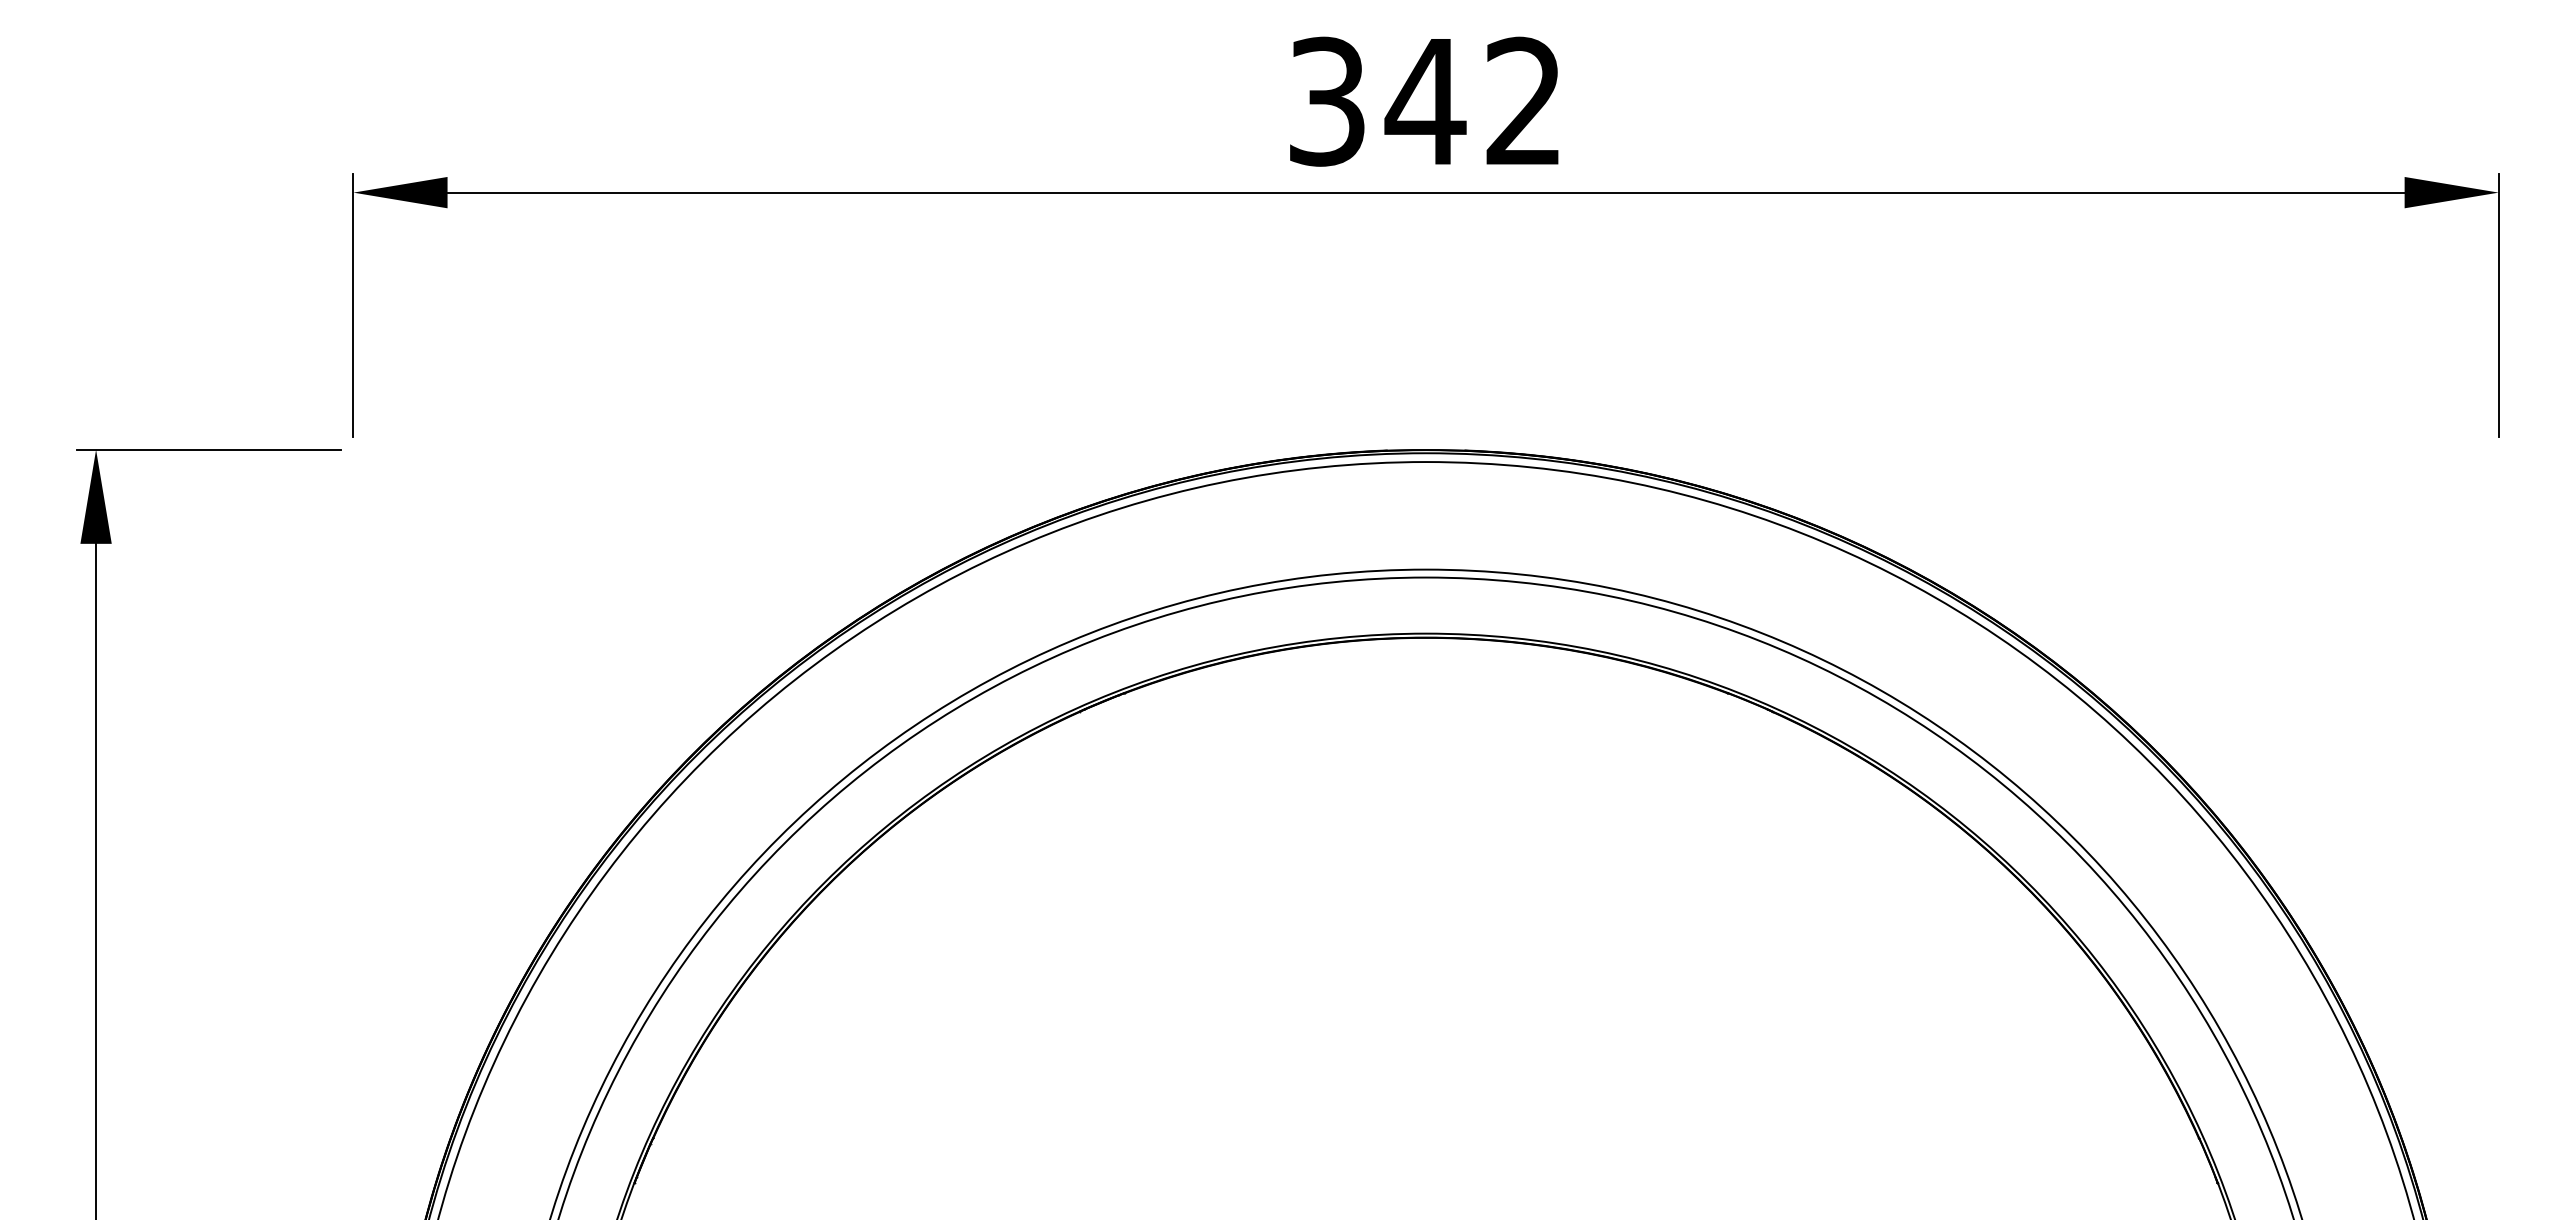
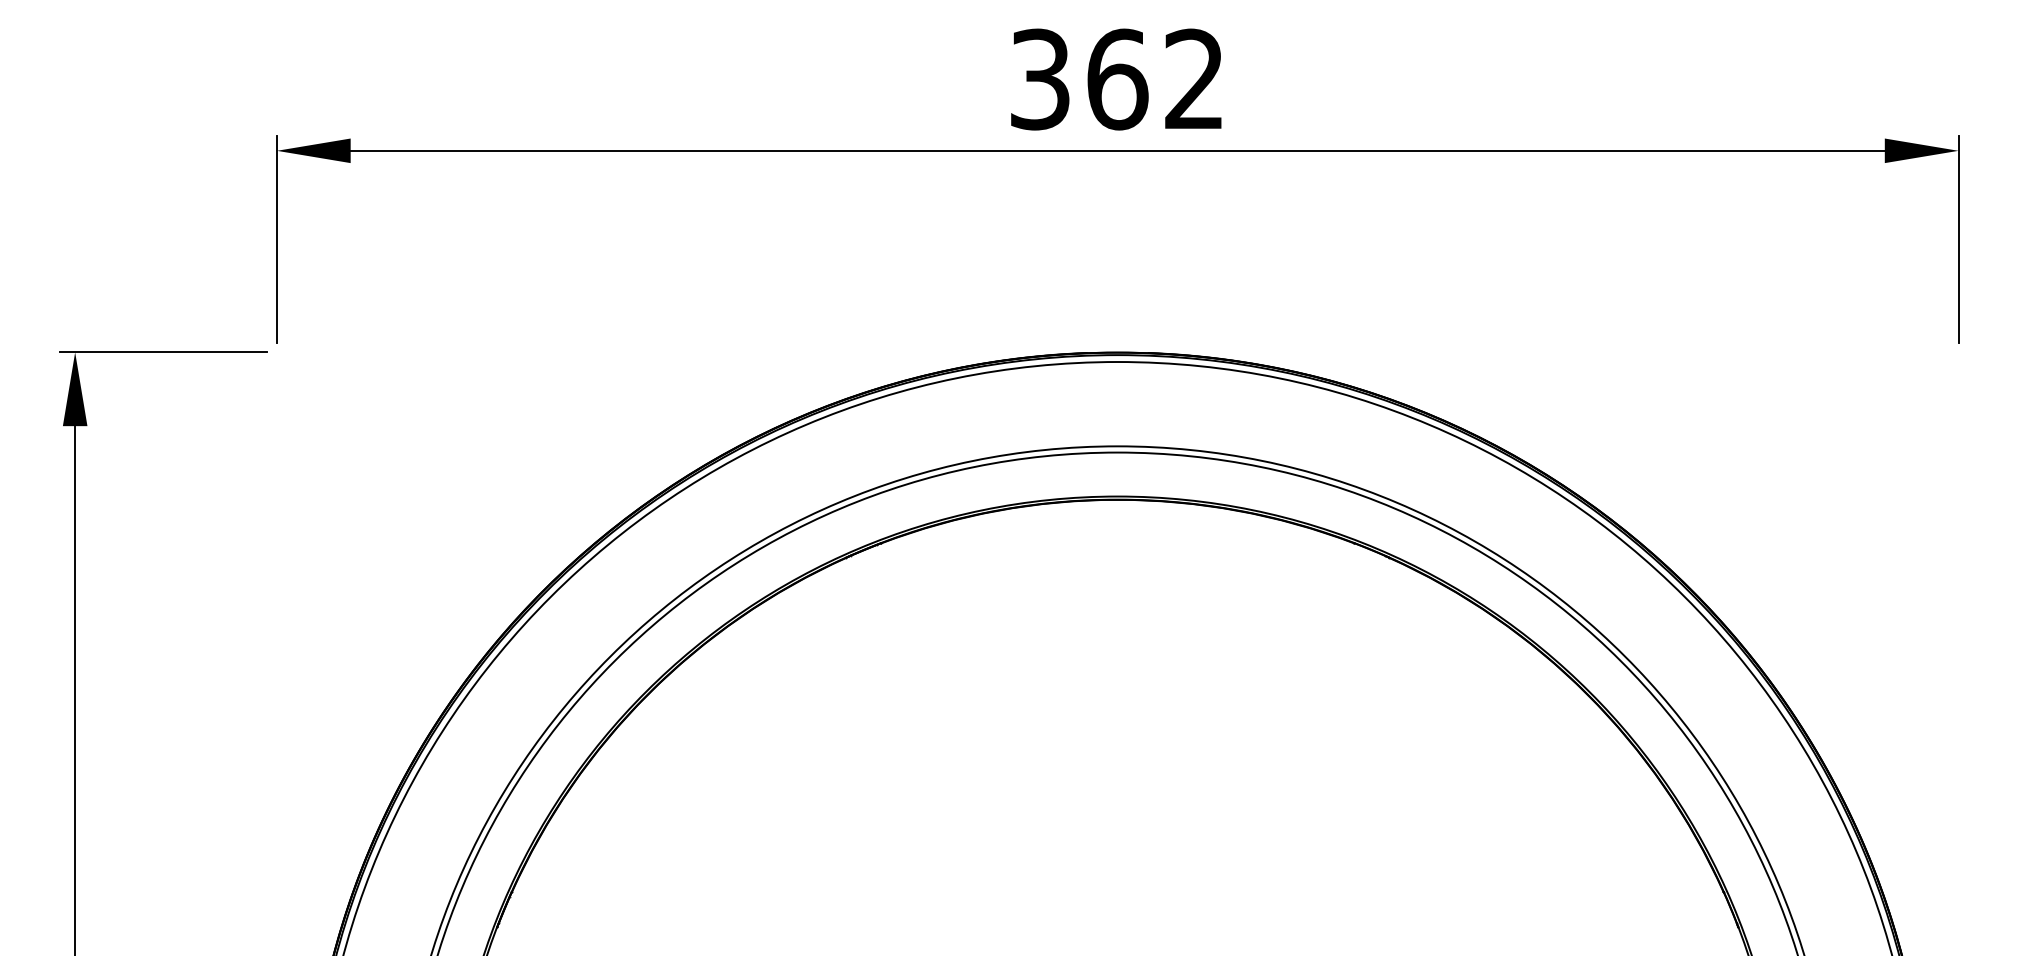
text: (1425, 101) -> (1117, 79), 342 -> 362

